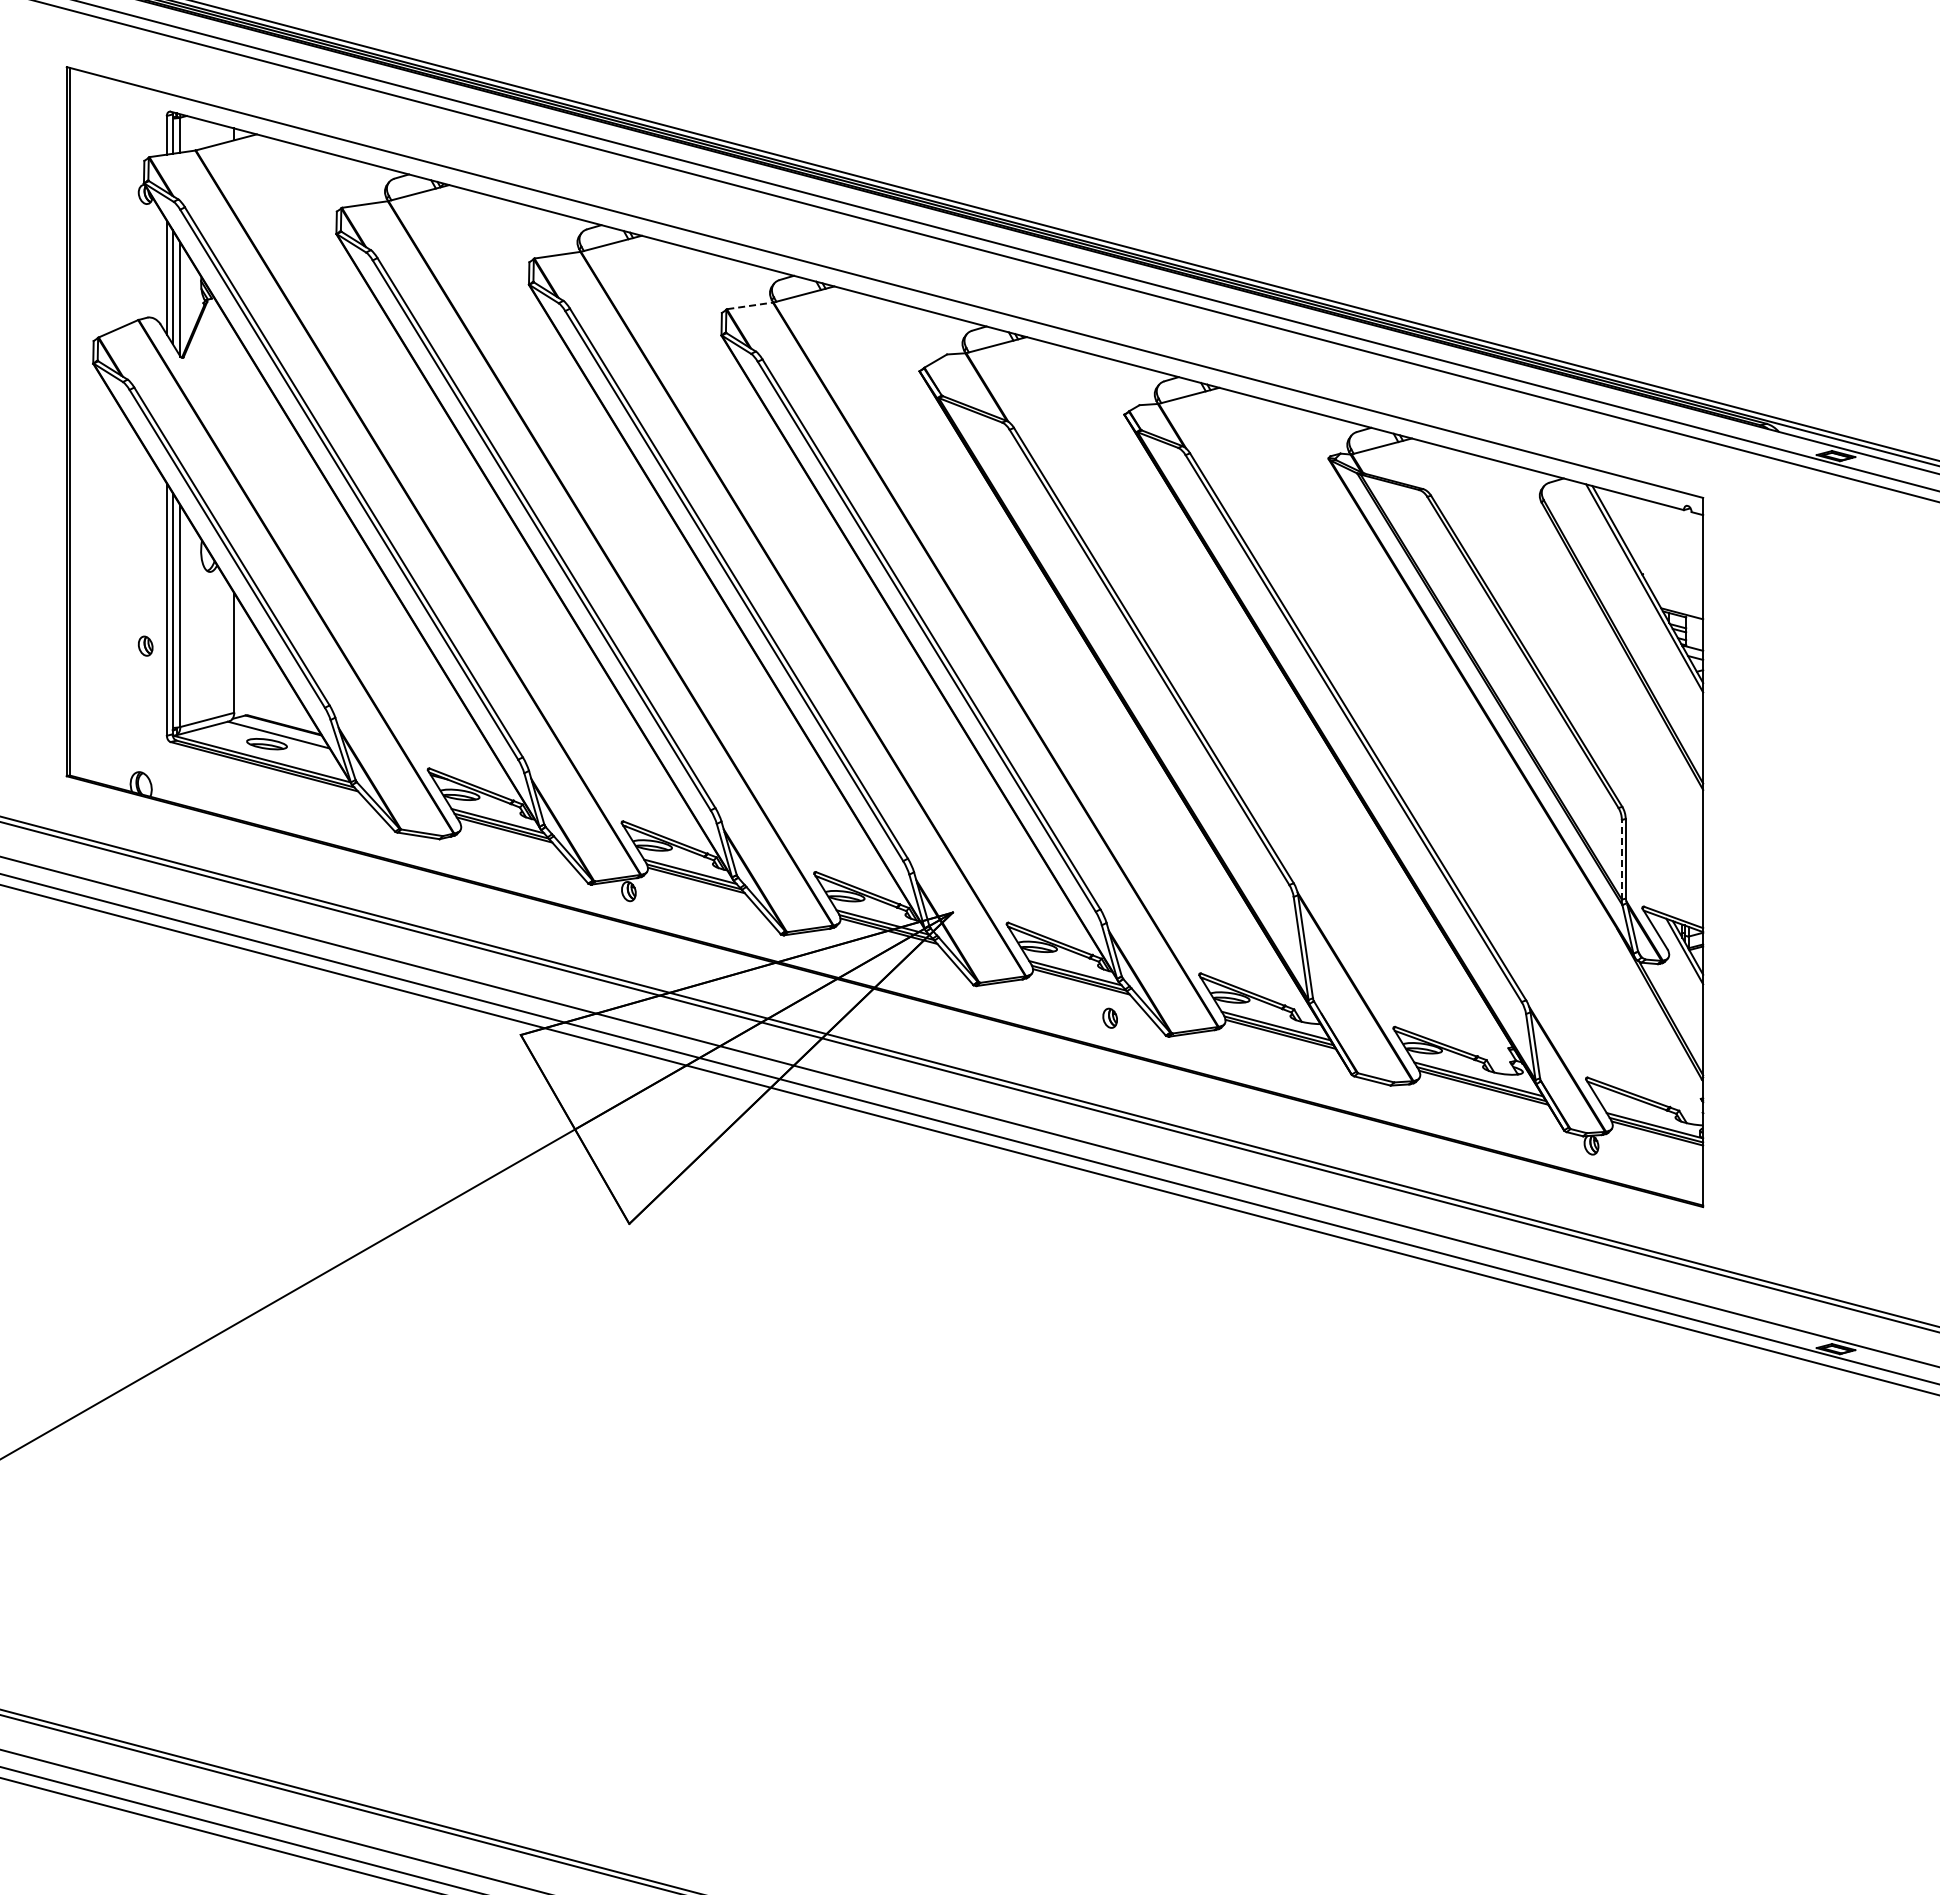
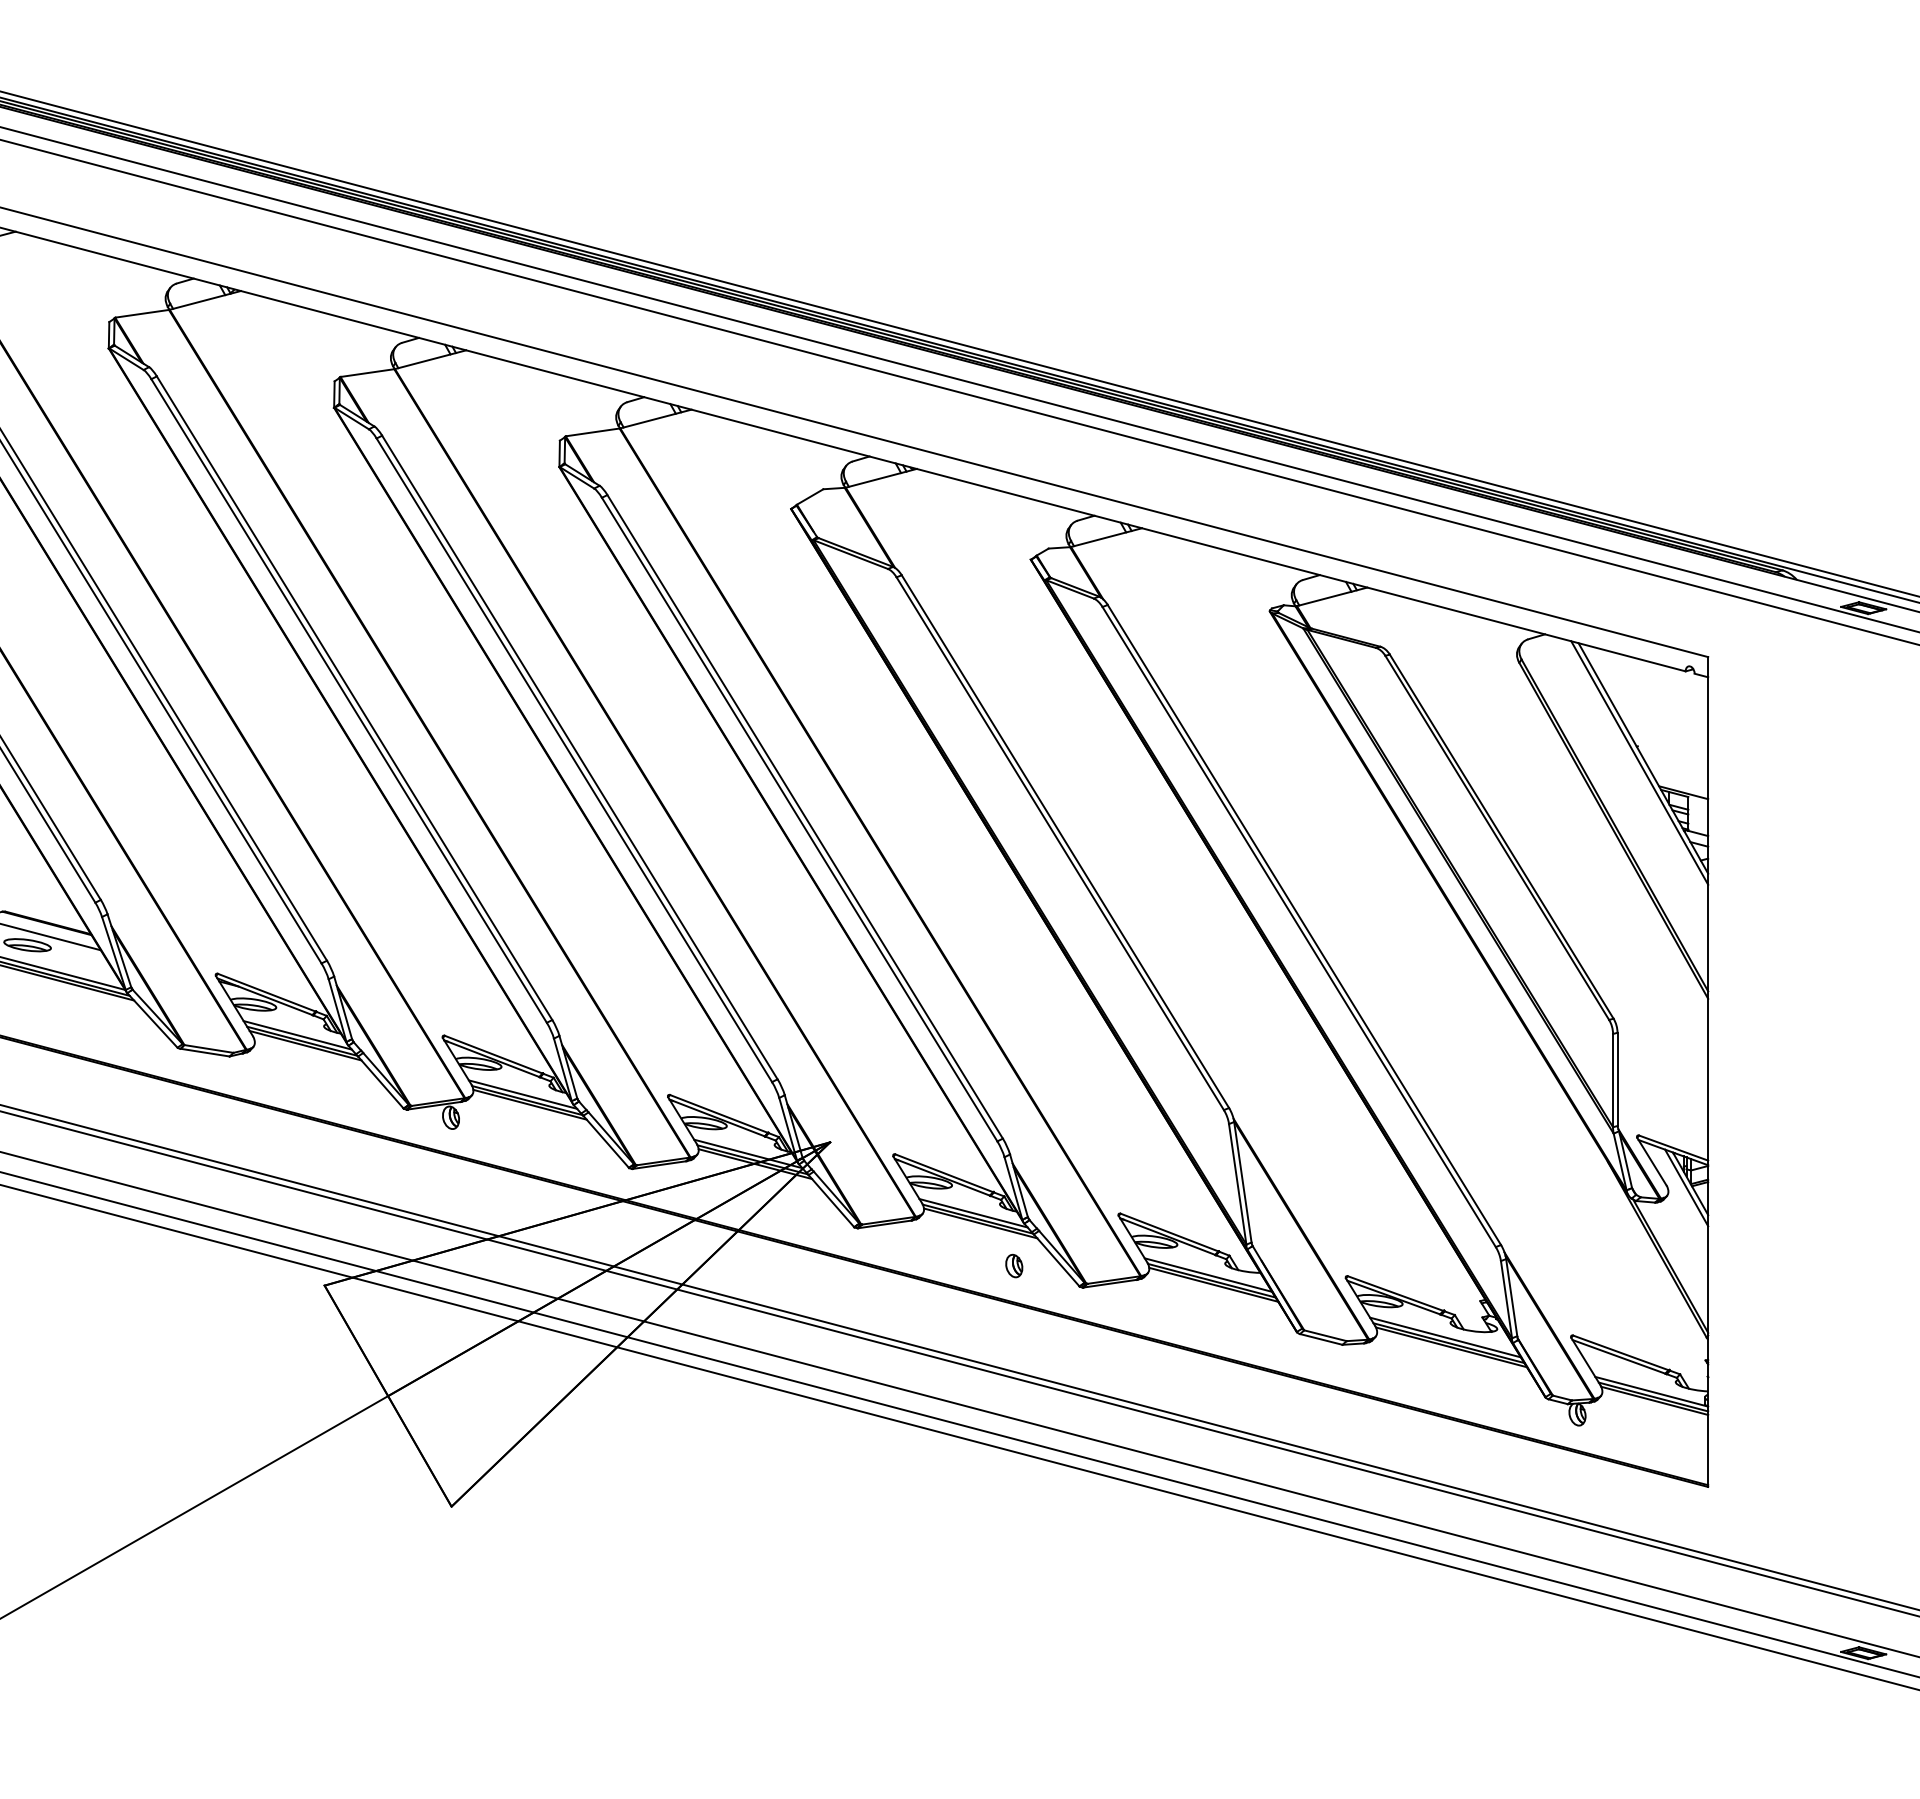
line: (750, 305) -> (593, 431), dashed -> solid
line: (1621, 859) -> (1612, 1080), dashed -> solid

